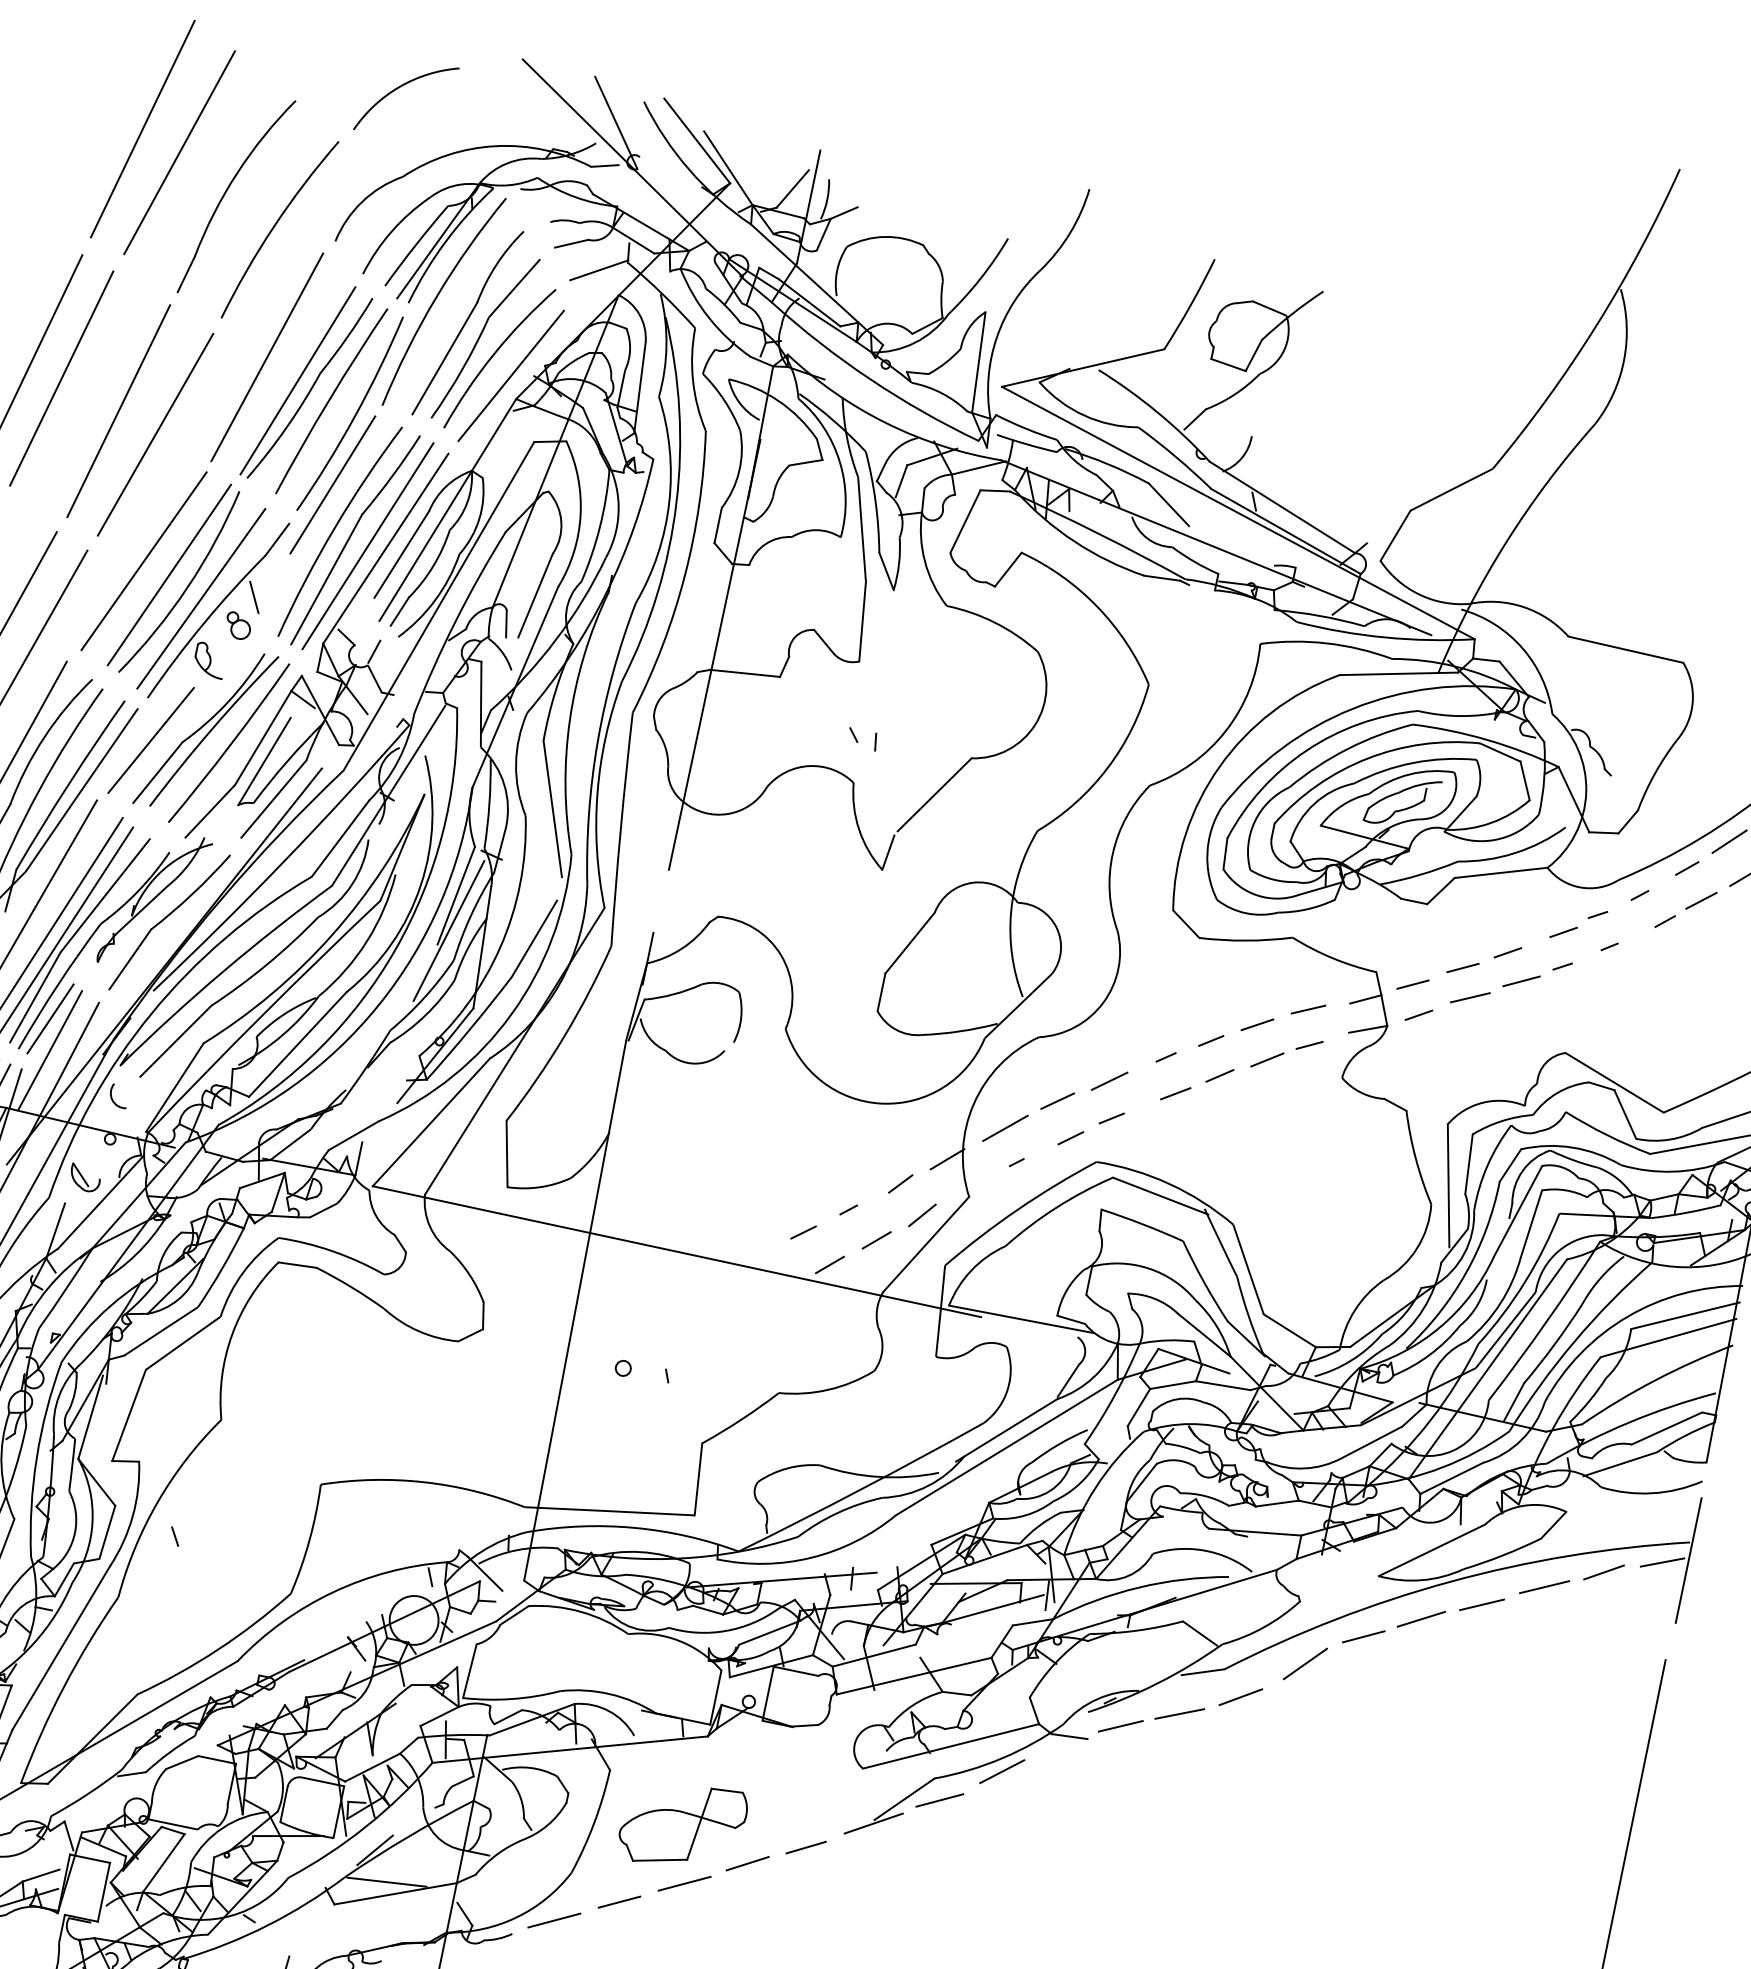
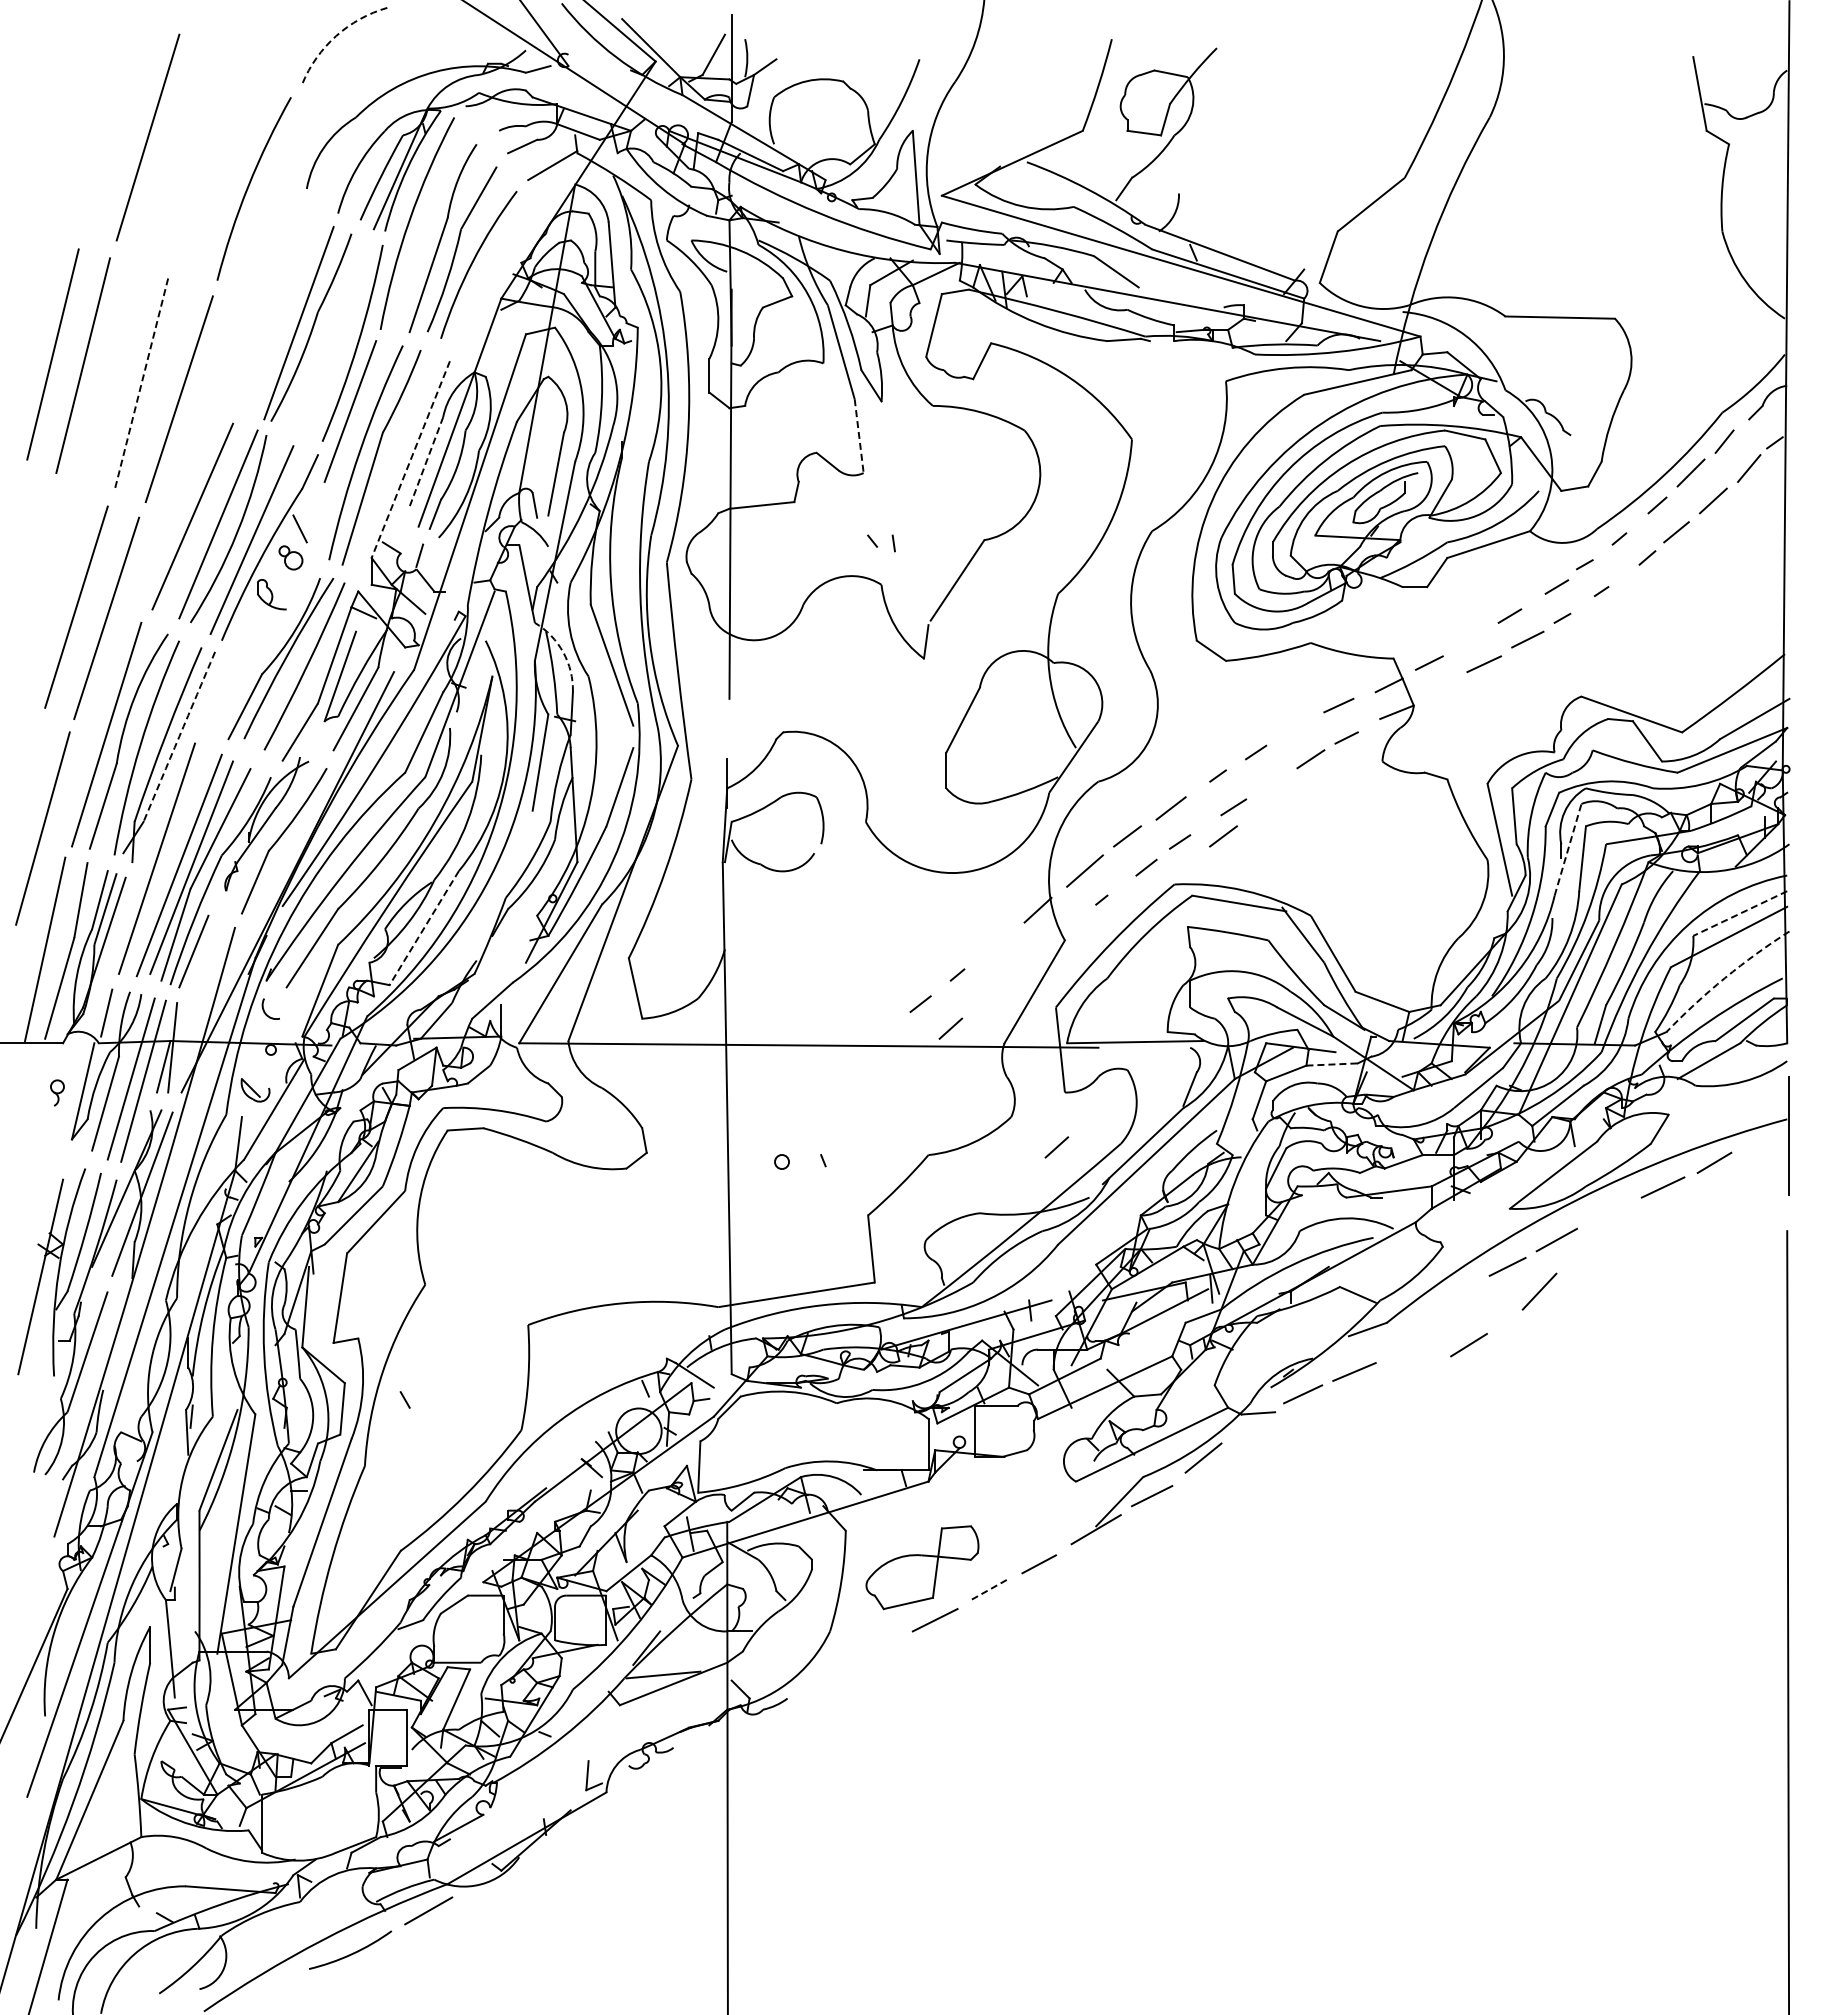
arc: (399, 87) -> (336, 36), solid -> dashed
line: (142, 128) -> (109, 122), removed
part: (228, 190) -> (199, 162), removed
line: (267, 357) -> (266, 307), removed
line: (511, 375) -> (492, 278), removed
arc: (330, 400) -> (332, 334), removed
line: (118, 411) -> (141, 384), solid -> dashed
line: (367, 545) -> (393, 460), removed
line: (385, 548) -> (410, 459), solid -> dashed
line: (401, 554) -> (426, 461), solid -> dashed
line: (862, 622) -> (859, 436), solid -> dashed
line: (150, 740) -> (232, 678), removed
arc: (504, 784) -> (563, 652), solid -> dashed
arc: (82, 789) -> (179, 736), solid -> dashed
line: (449, 930) -> (540, 795), removed
line: (1462, 967) -> (1471, 638), removed
line: (1418, 1014) -> (1440, 689), removed
line: (1256, 1024) -> (1294, 728), removed
line: (298, 1044) -> (424, 928), solid -> dashed
line: (50, 1050) -> (199, 980), removed
line: (1219, 1075) -> (1270, 782), removed
line: (1158, 1122) -> (1223, 836), added
line: (901, 1184) -> (1000, 941), removed
line: (1518, 1210) -> (1568, 849), solid -> dashed
line: (922, 1214) -> (1025, 965), removed
line: (876, 1240) -> (1056, 1147), moved
line: (1684, 1315) -> (1739, 913), solid -> dashed
arc: (1654, 1380) -> (1724, 978), solid -> dashed
line: (1223, 1385) -> (1332, 1064), solid -> dashed
line: (1662, 1562) -> (1765, 1142), removed
line: (1482, 1604) -> (1609, 1215), removed
line: (1305, 1663) -> (1539, 1291), moved
line: (1240, 1697) -> (1468, 1345), moved
line: (747, 1864) -> (988, 1590), solid -> dashed
line: (619, 1902) -> (879, 1649), removed
line: (554, 1920) -> (823, 1678), removed

